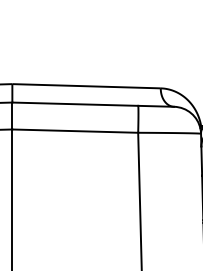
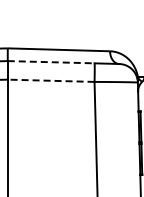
line: (75, 104) -> (51, 62), solid -> dashed
line: (74, 130) -> (50, 80), solid -> dashed

